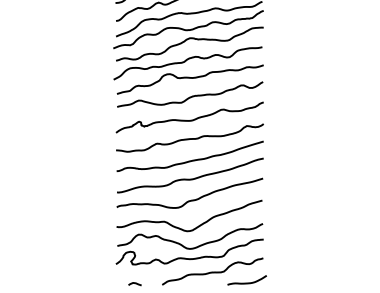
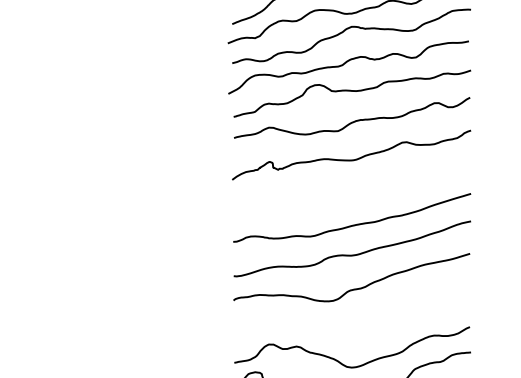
curve: (189, 138) -> (351, 188), removed
curve: (196, 226) -> (362, 331), removed

